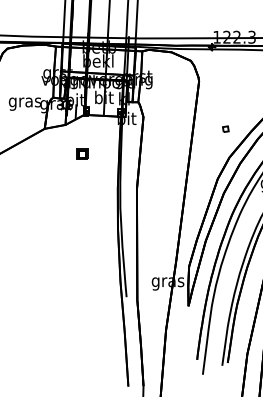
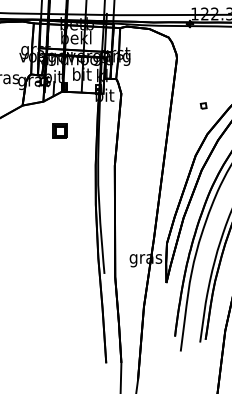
part: (82, 153) -> (60, 130), size x1.4

